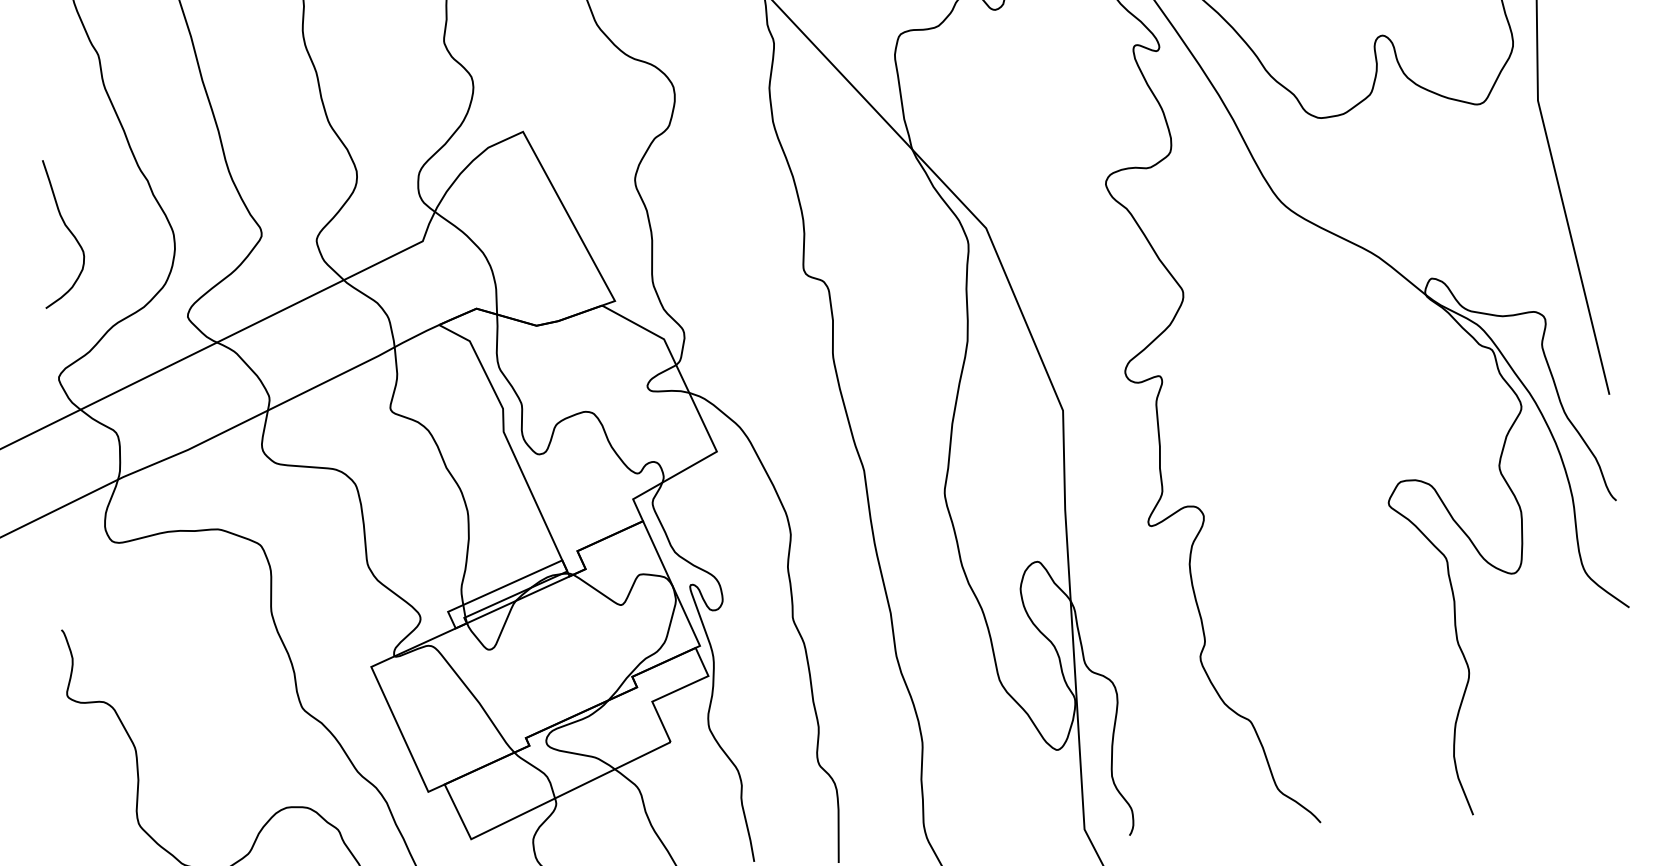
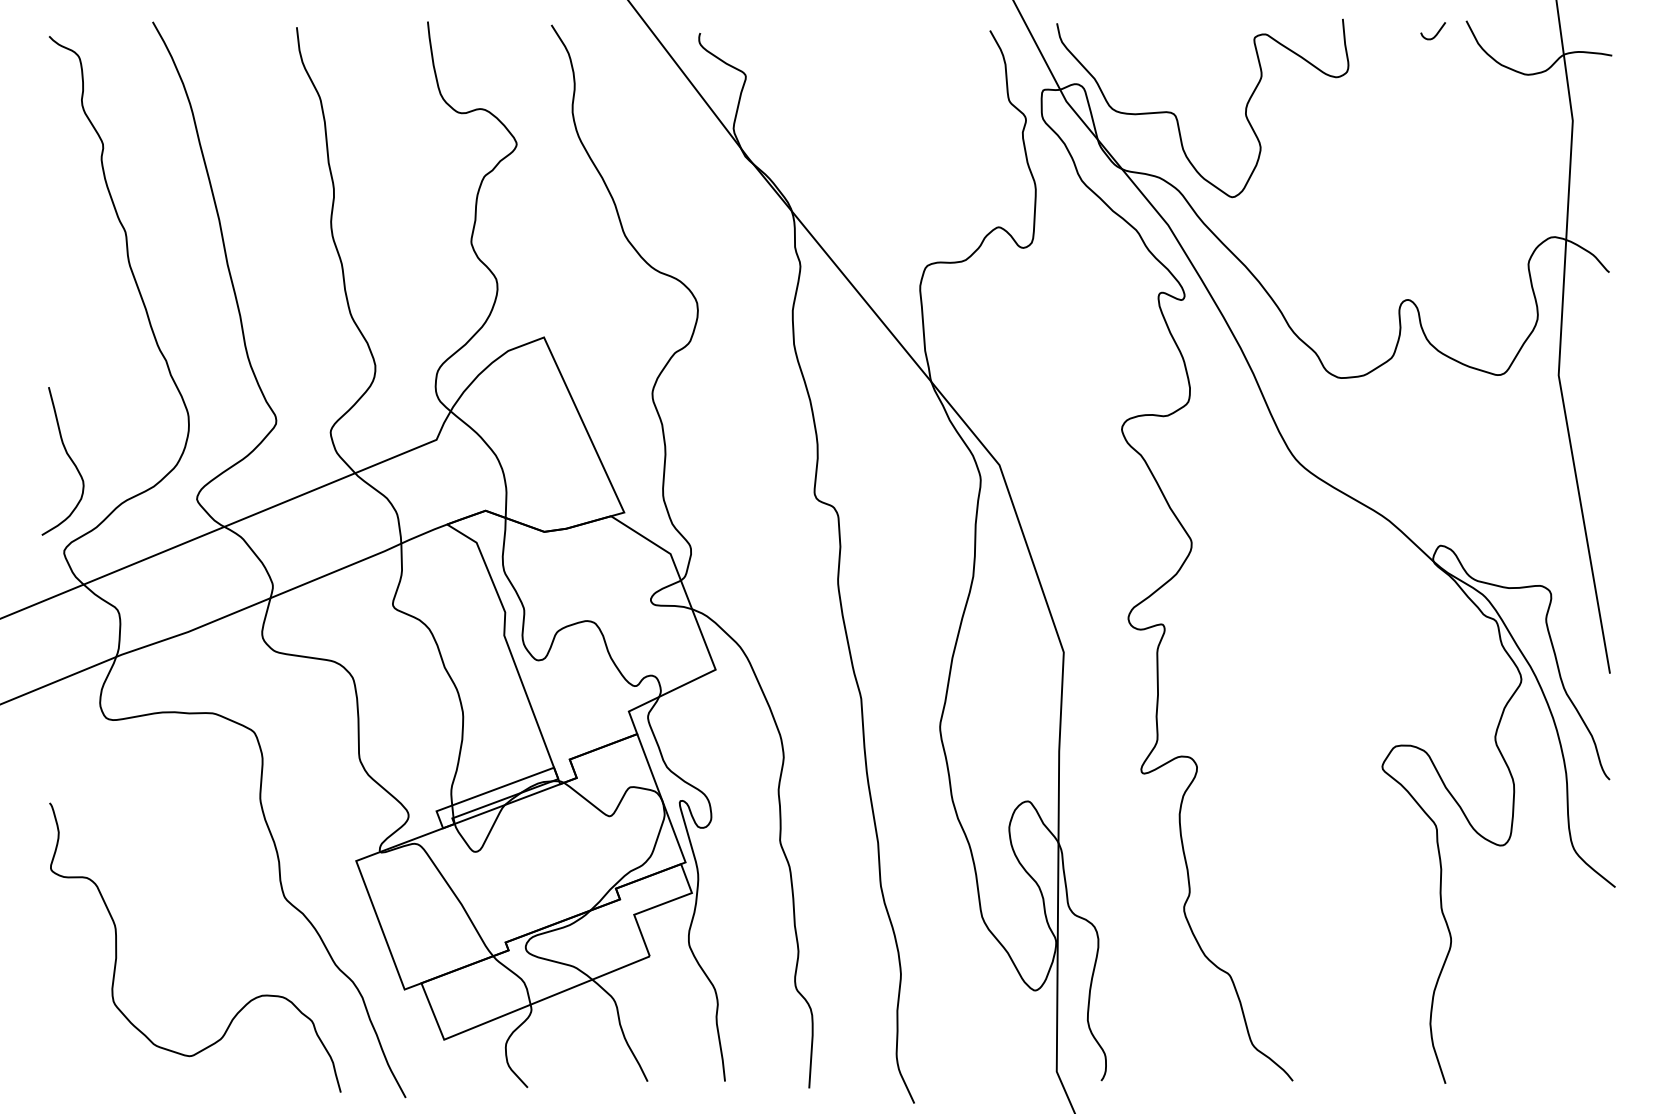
curve: (67, 229) -> (68, 457), moved

